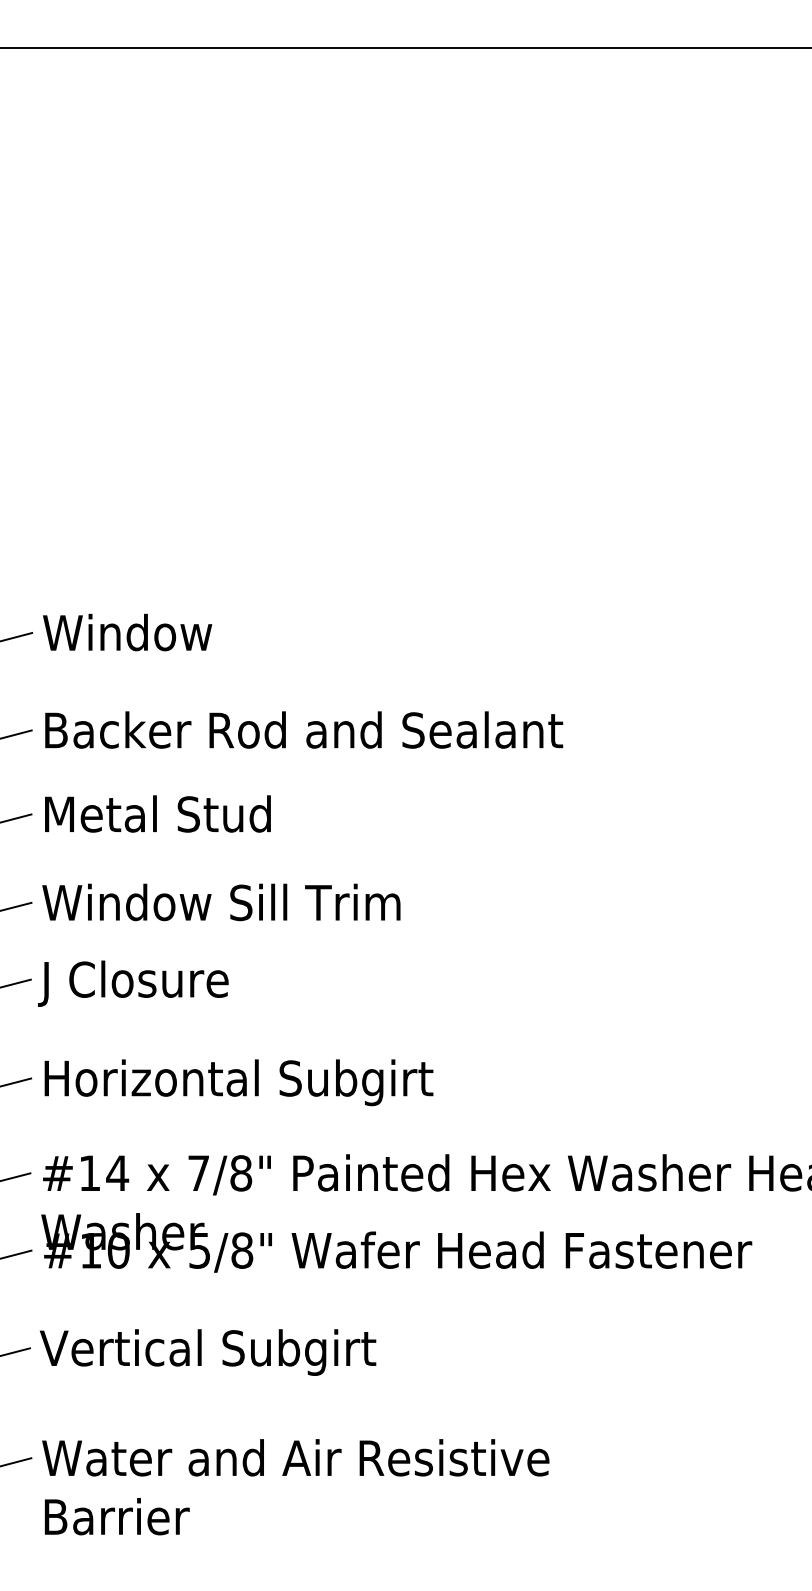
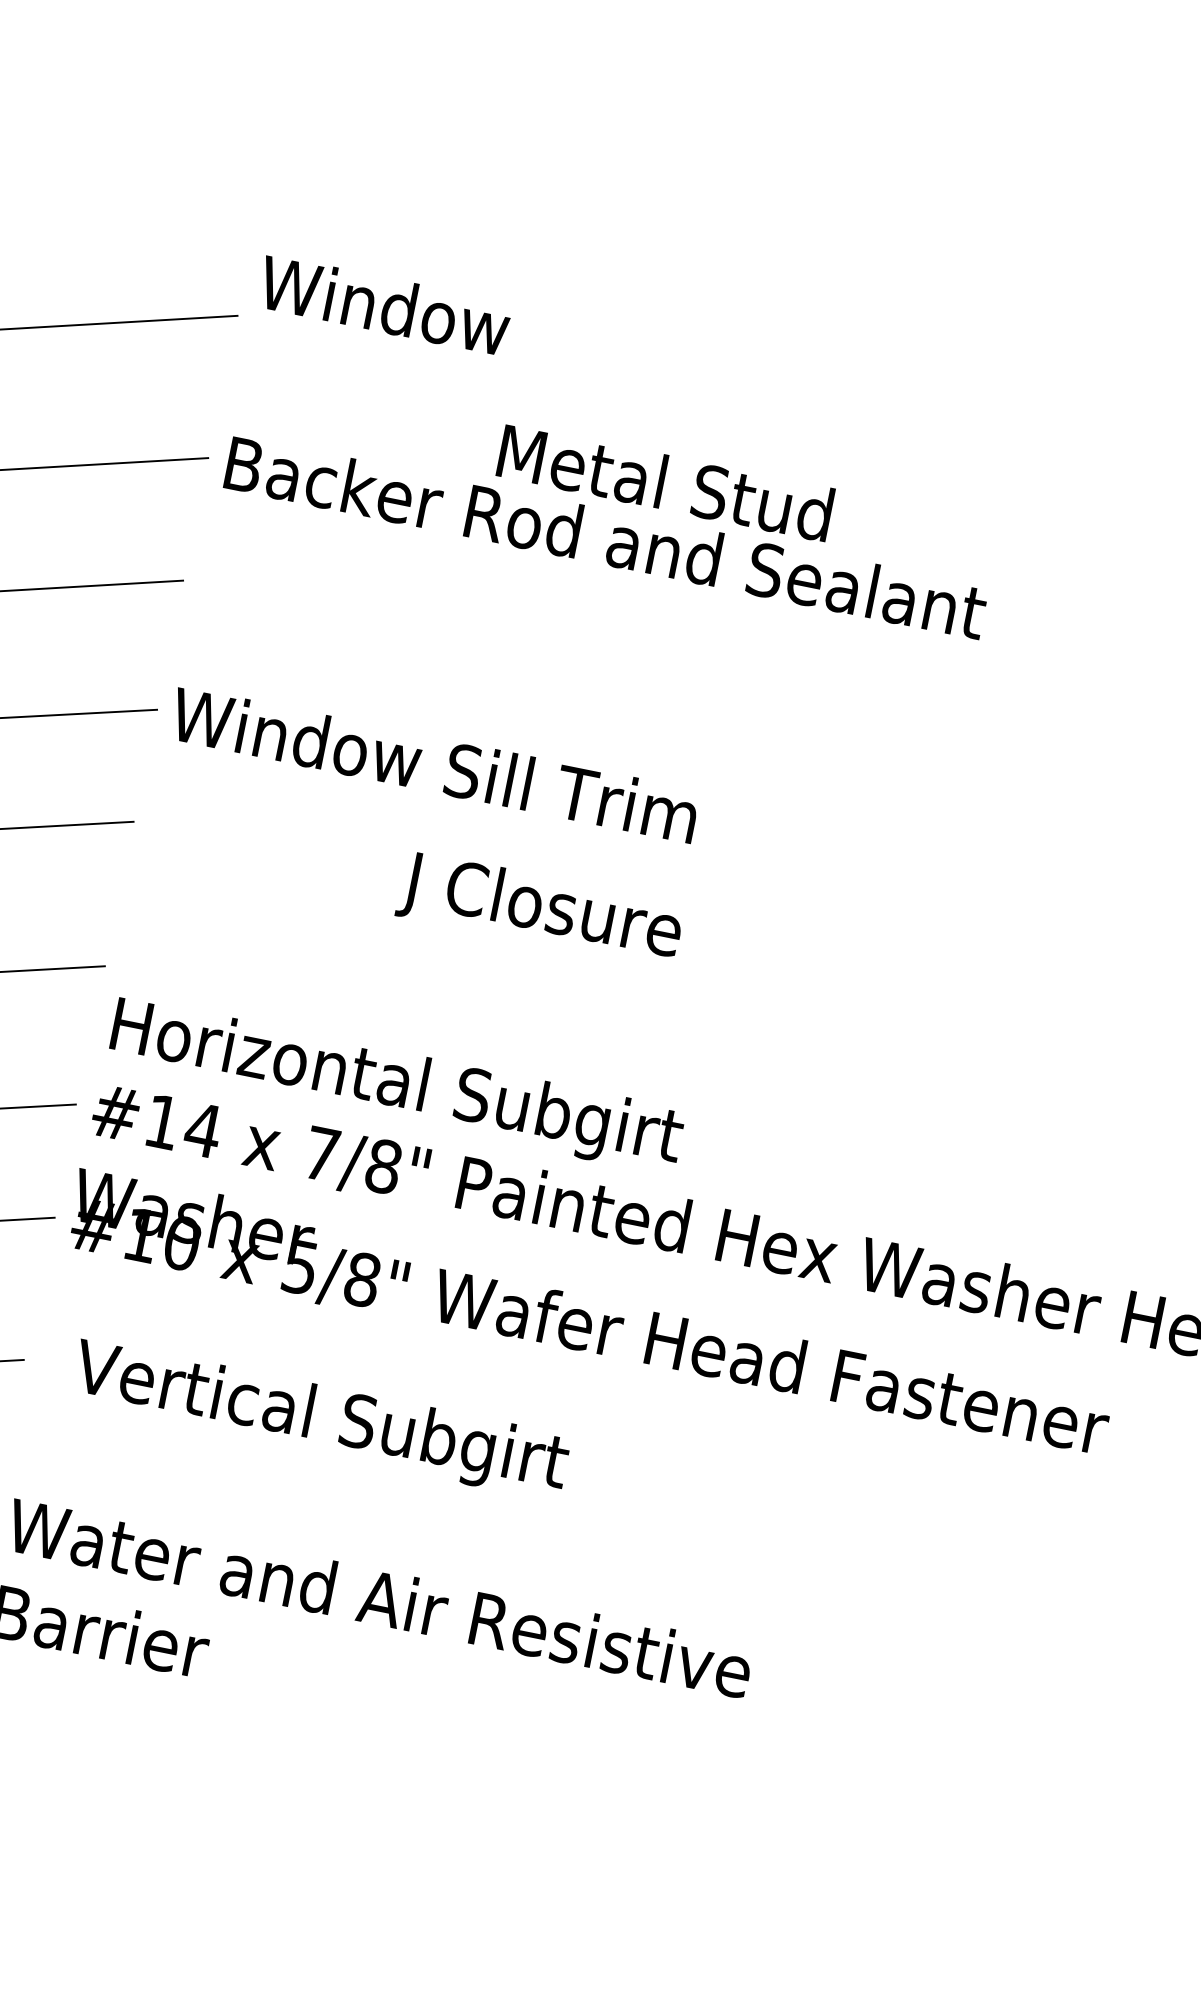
text: (127, 632) -> (384, 305), moved
text: (157, 813) -> (665, 481), moved
text: (133, 983) -> (540, 909), moved
text: (238, 1082) -> (395, 1085), moved
text: (208, 1352) -> (320, 1420), moved

